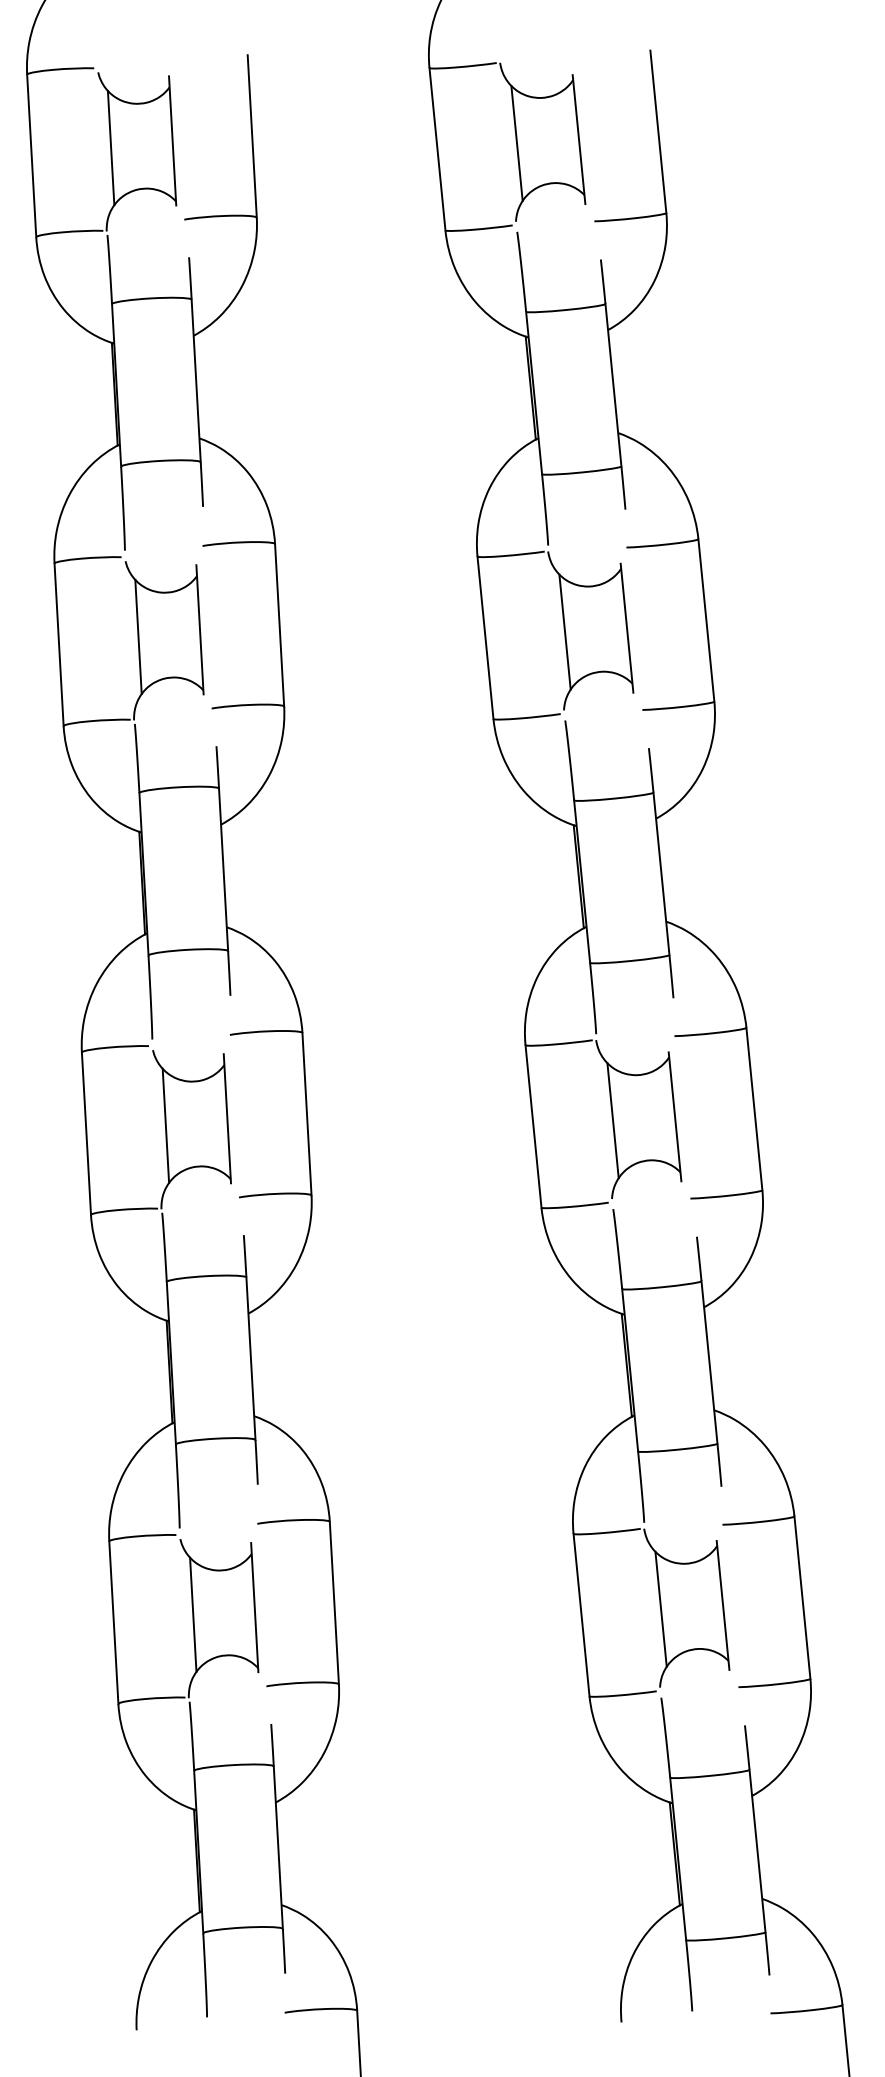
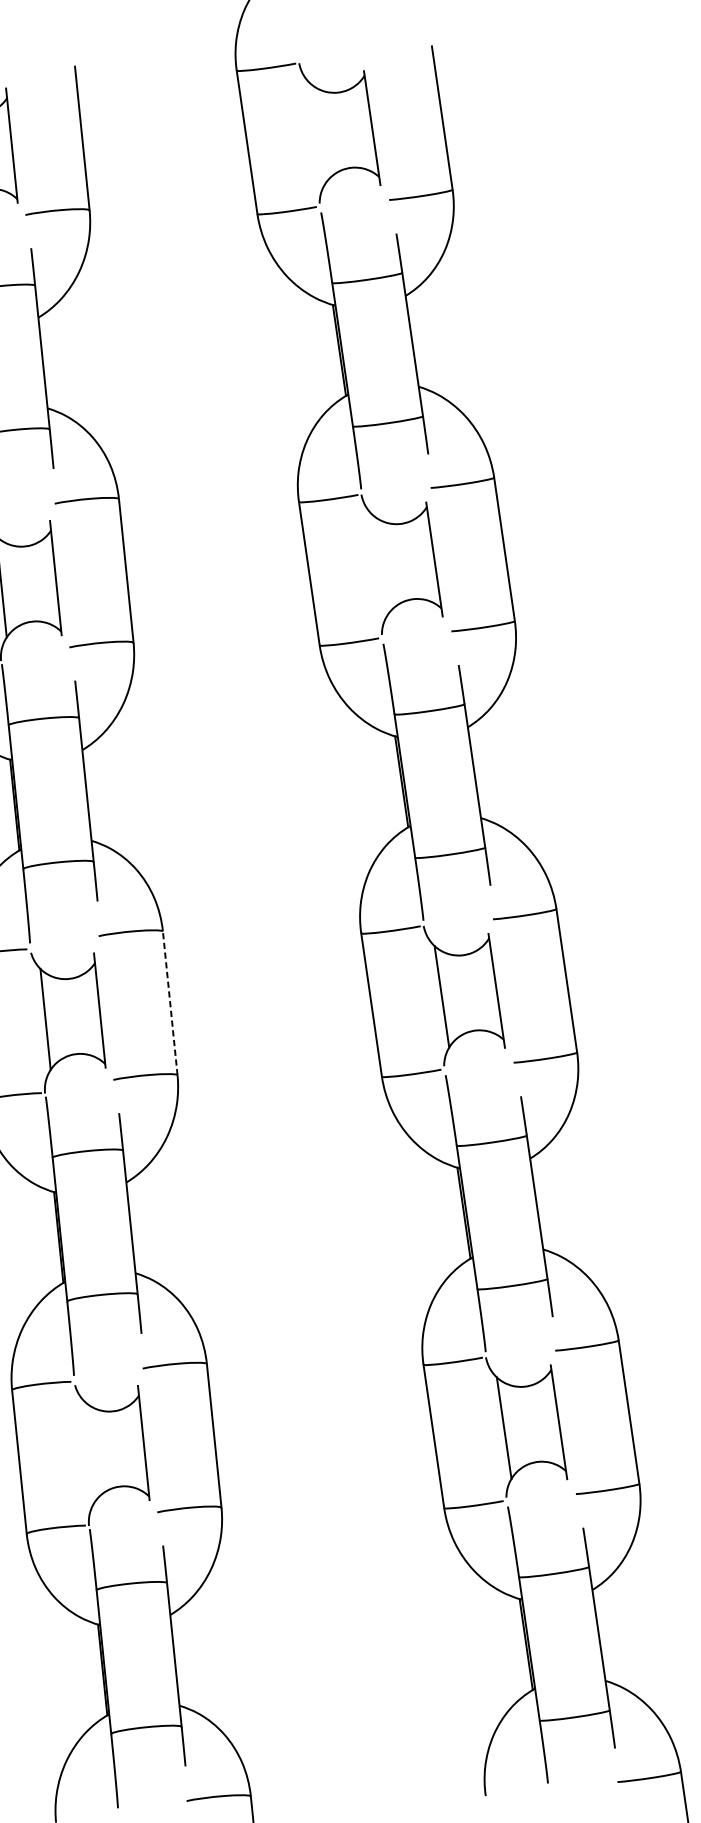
line: (516, 142) -> (316, 133), removed
line: (564, 631) -> (379, 564), removed
line: (306, 1113) -> (169, 1002), solid -> dashed
line: (193, 1614) -> (89, 1451), removed

